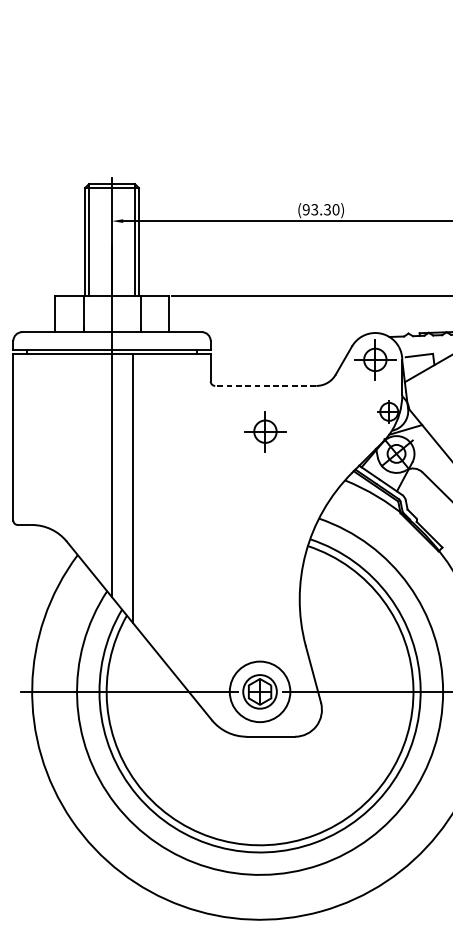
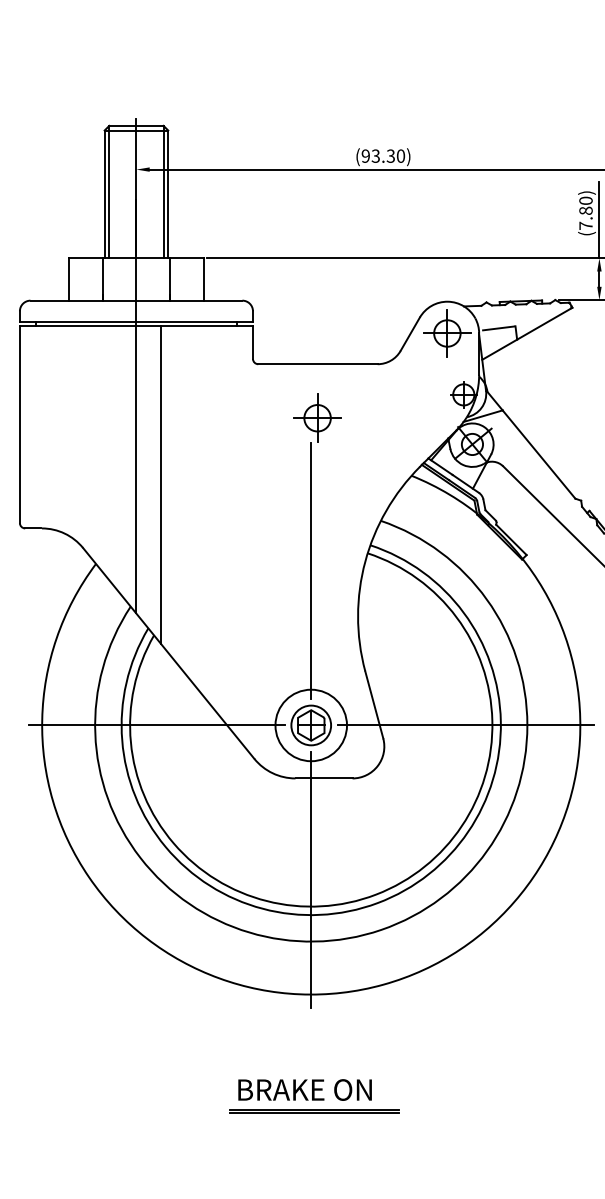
line: (265, 386) -> (317, 364), dashed -> solid
line: (260, 560) -> (311, 570), added
line: (260, 822) -> (311, 879), added

